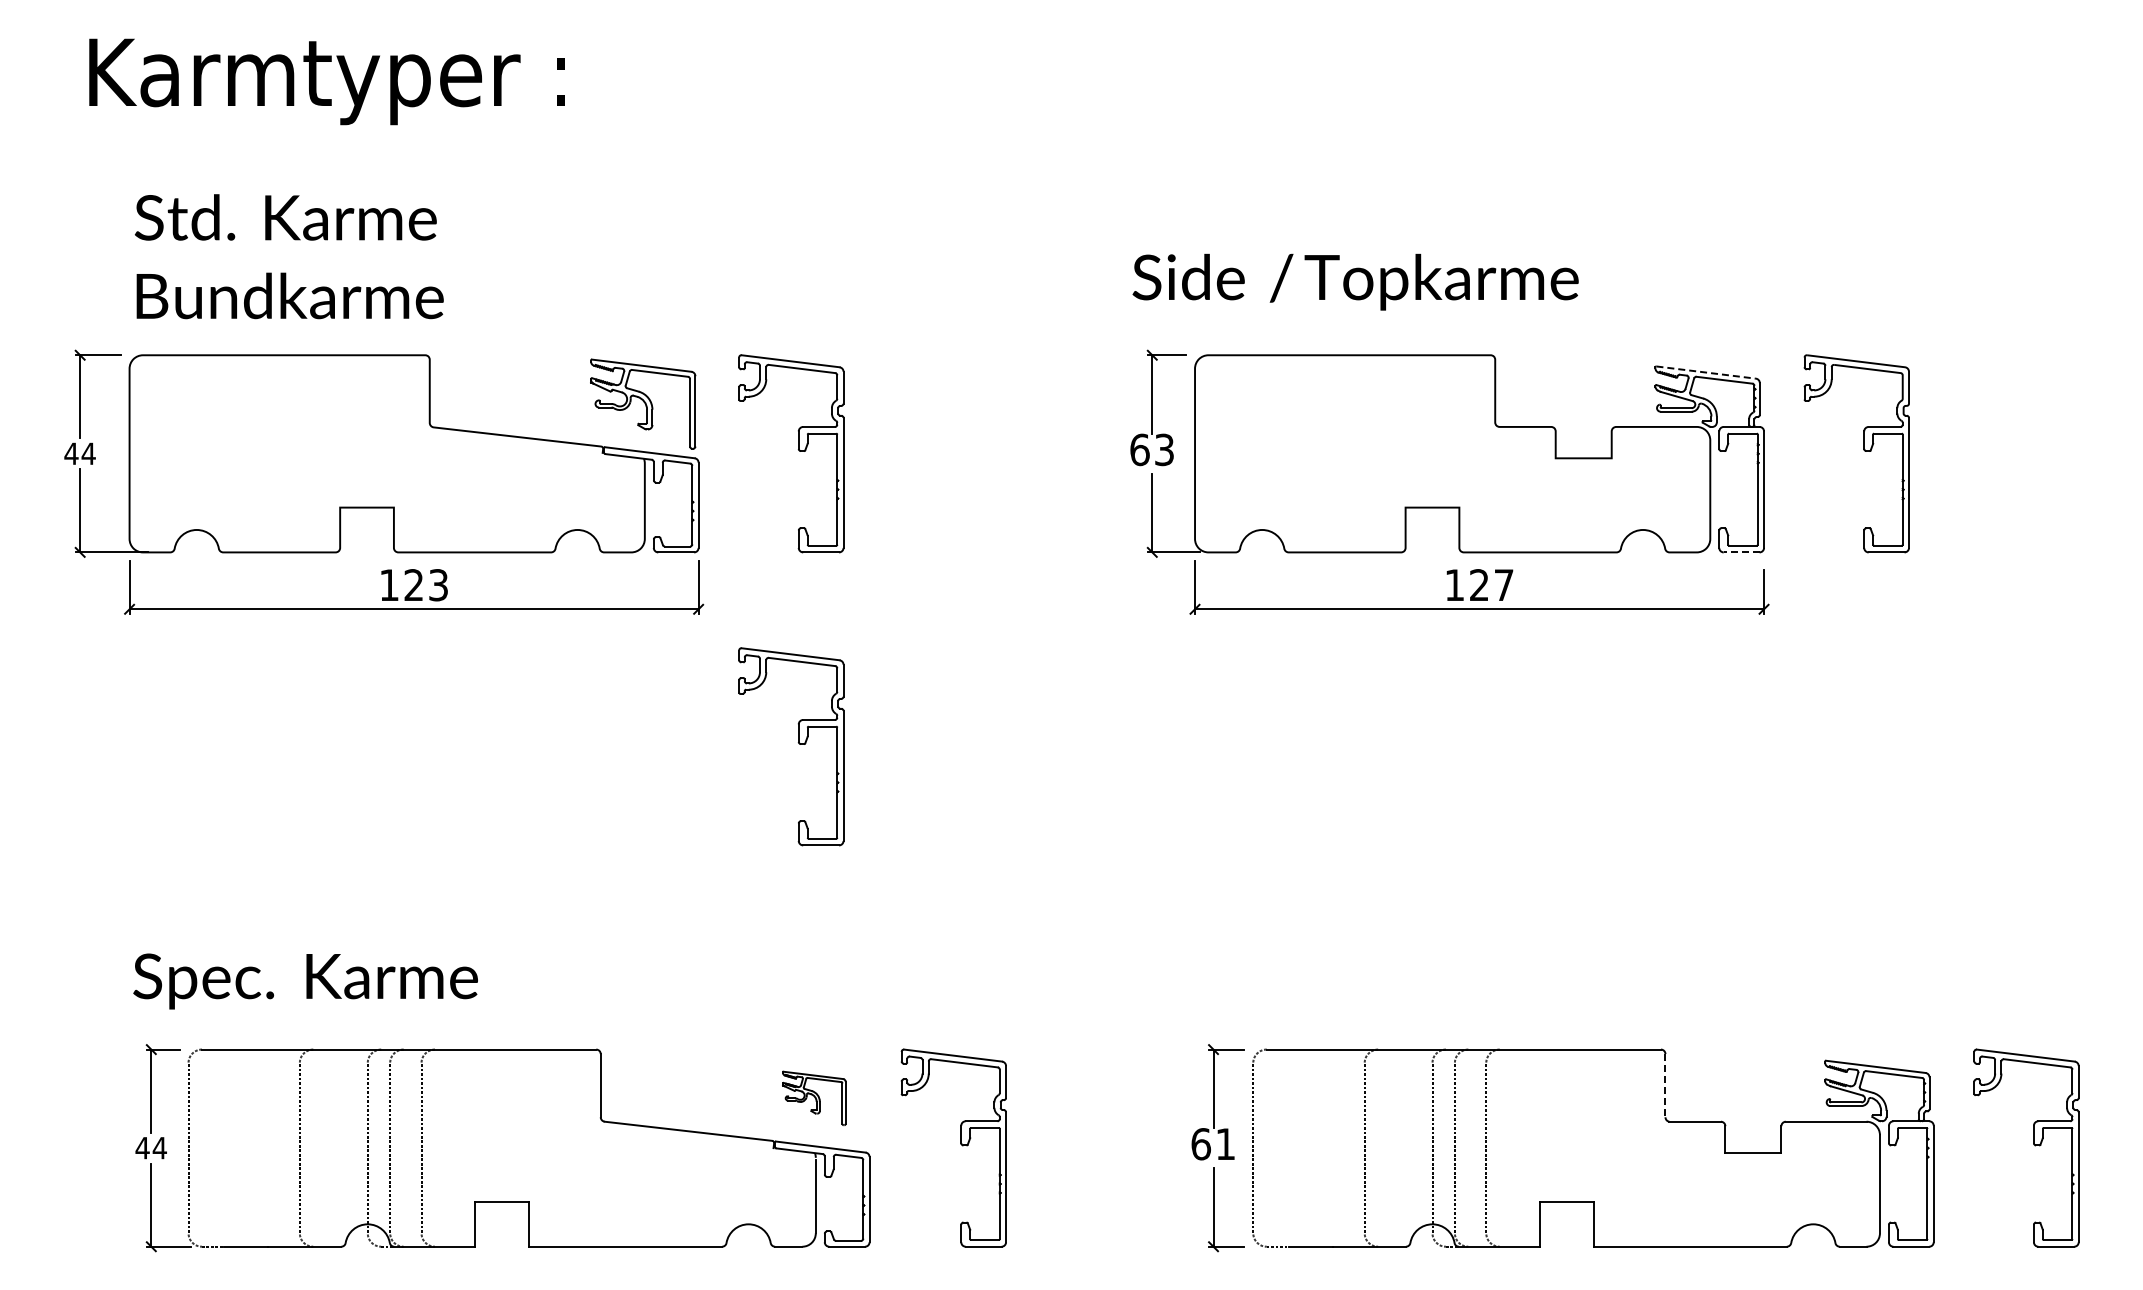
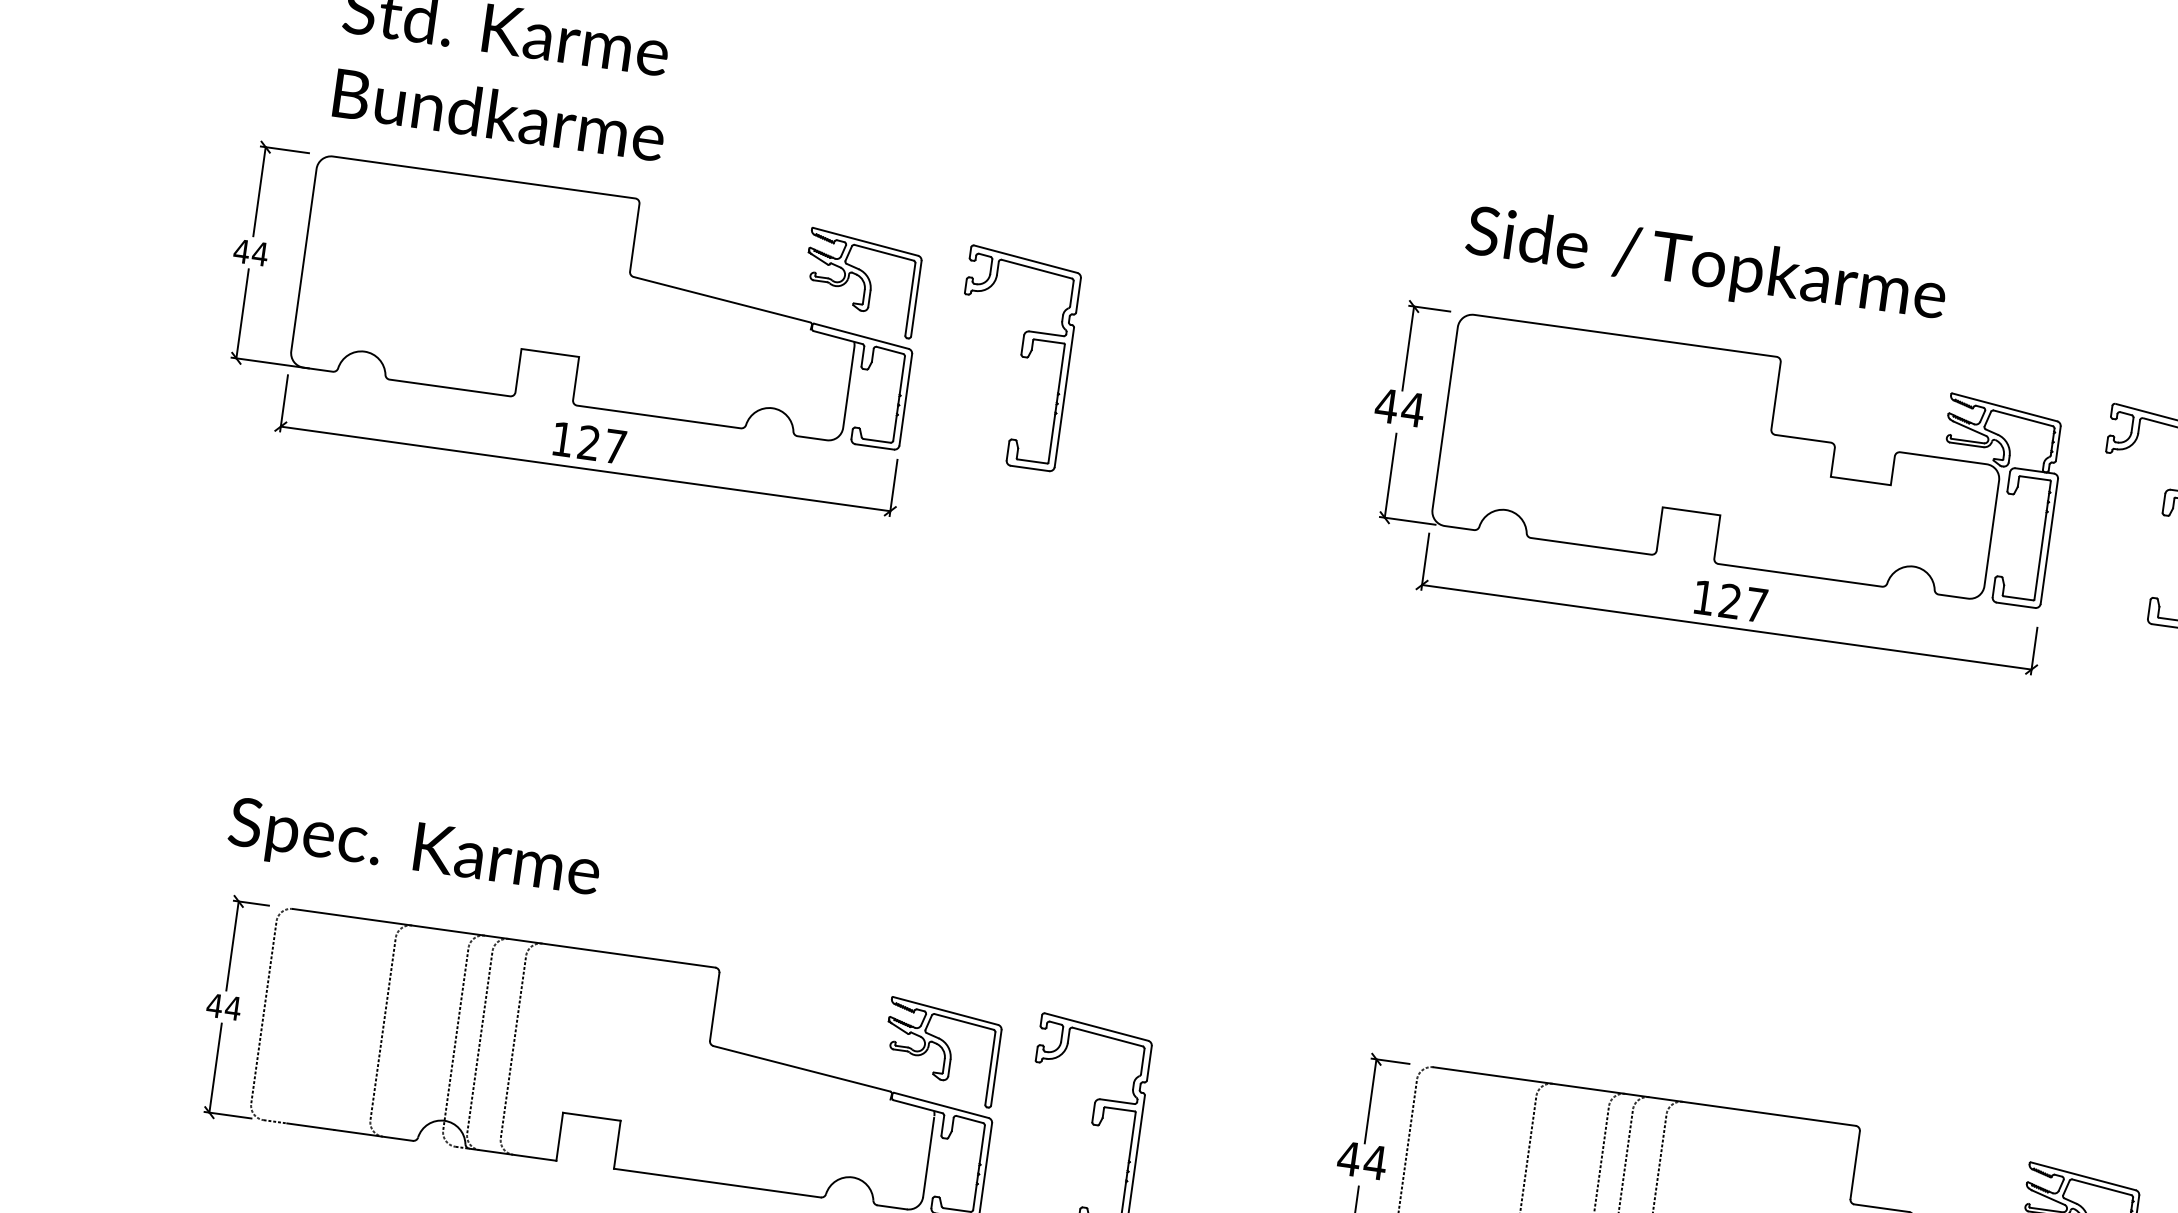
text: (1355, 281) -> (1705, 266), moved
line: (1706, 372) -> (2005, 407), dashed -> solid
text: (1151, 449) -> (1399, 407), 63 -> 44
line: (1741, 552) -> (2015, 605), dashed -> solid
text: (438, 585) -> (615, 447), 123 -> 127
part: (797, 742) -> (976, 668), removed
line: (1665, 1085) -> (1855, 1164), dashed -> solid
part: (814, 1098) -> (941, 1052), size x1.67
text: (1212, 1144) -> (1361, 1160), 61 -> 44

